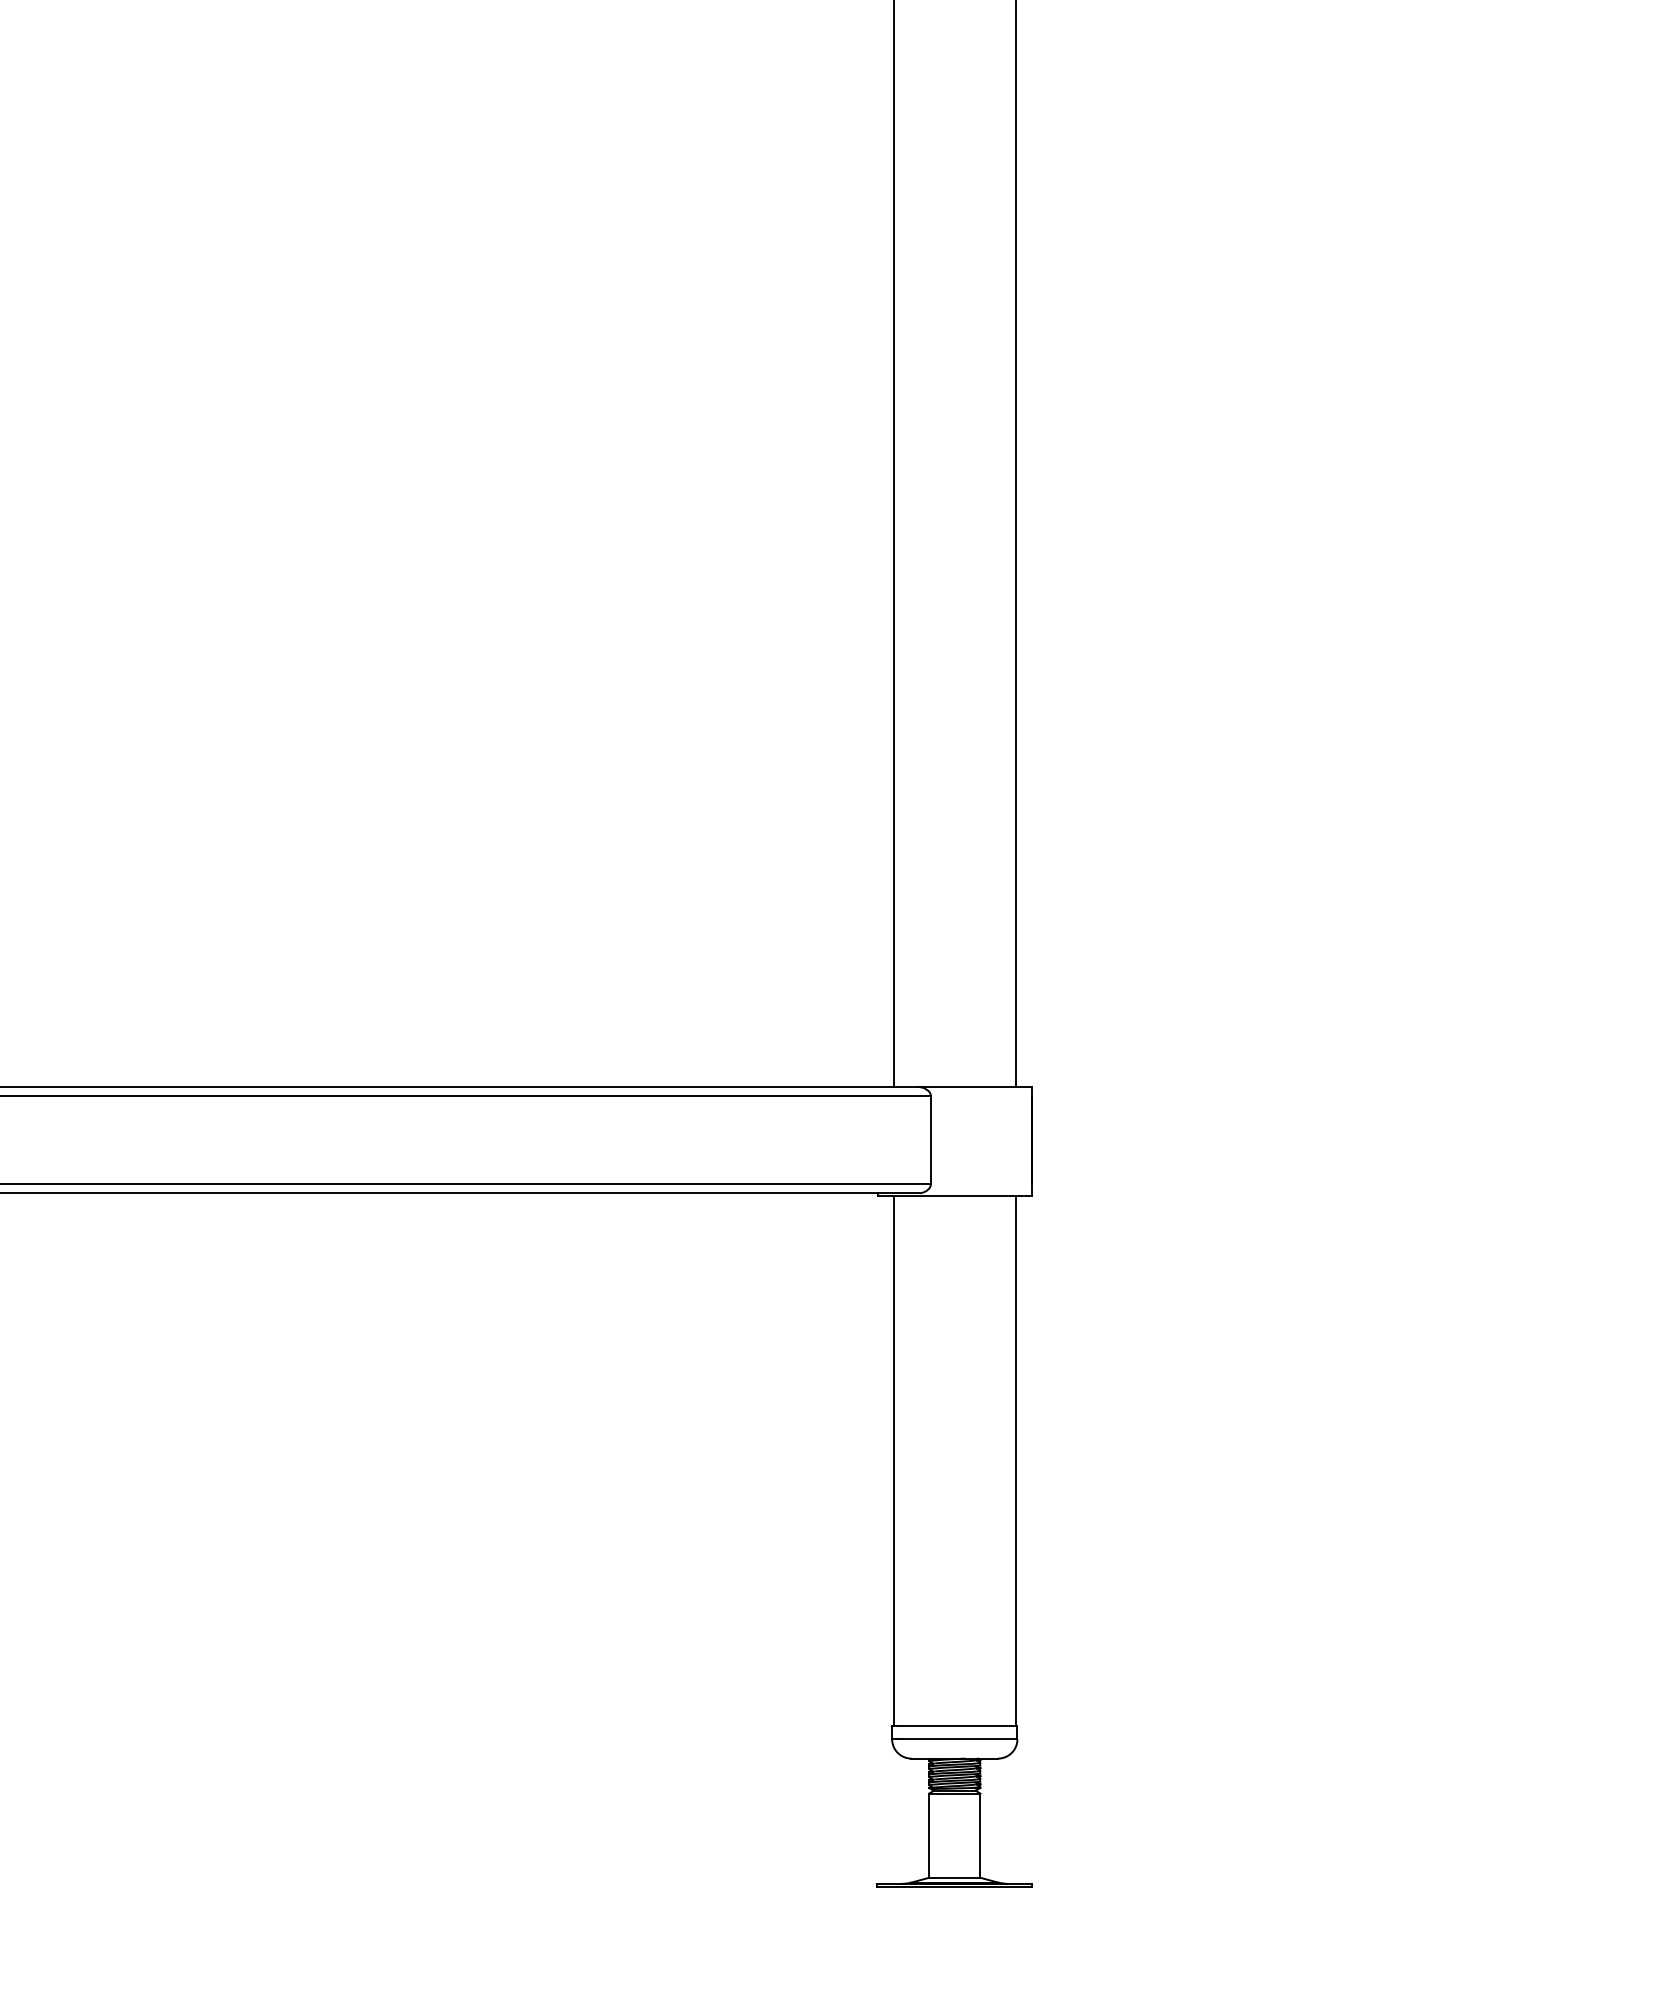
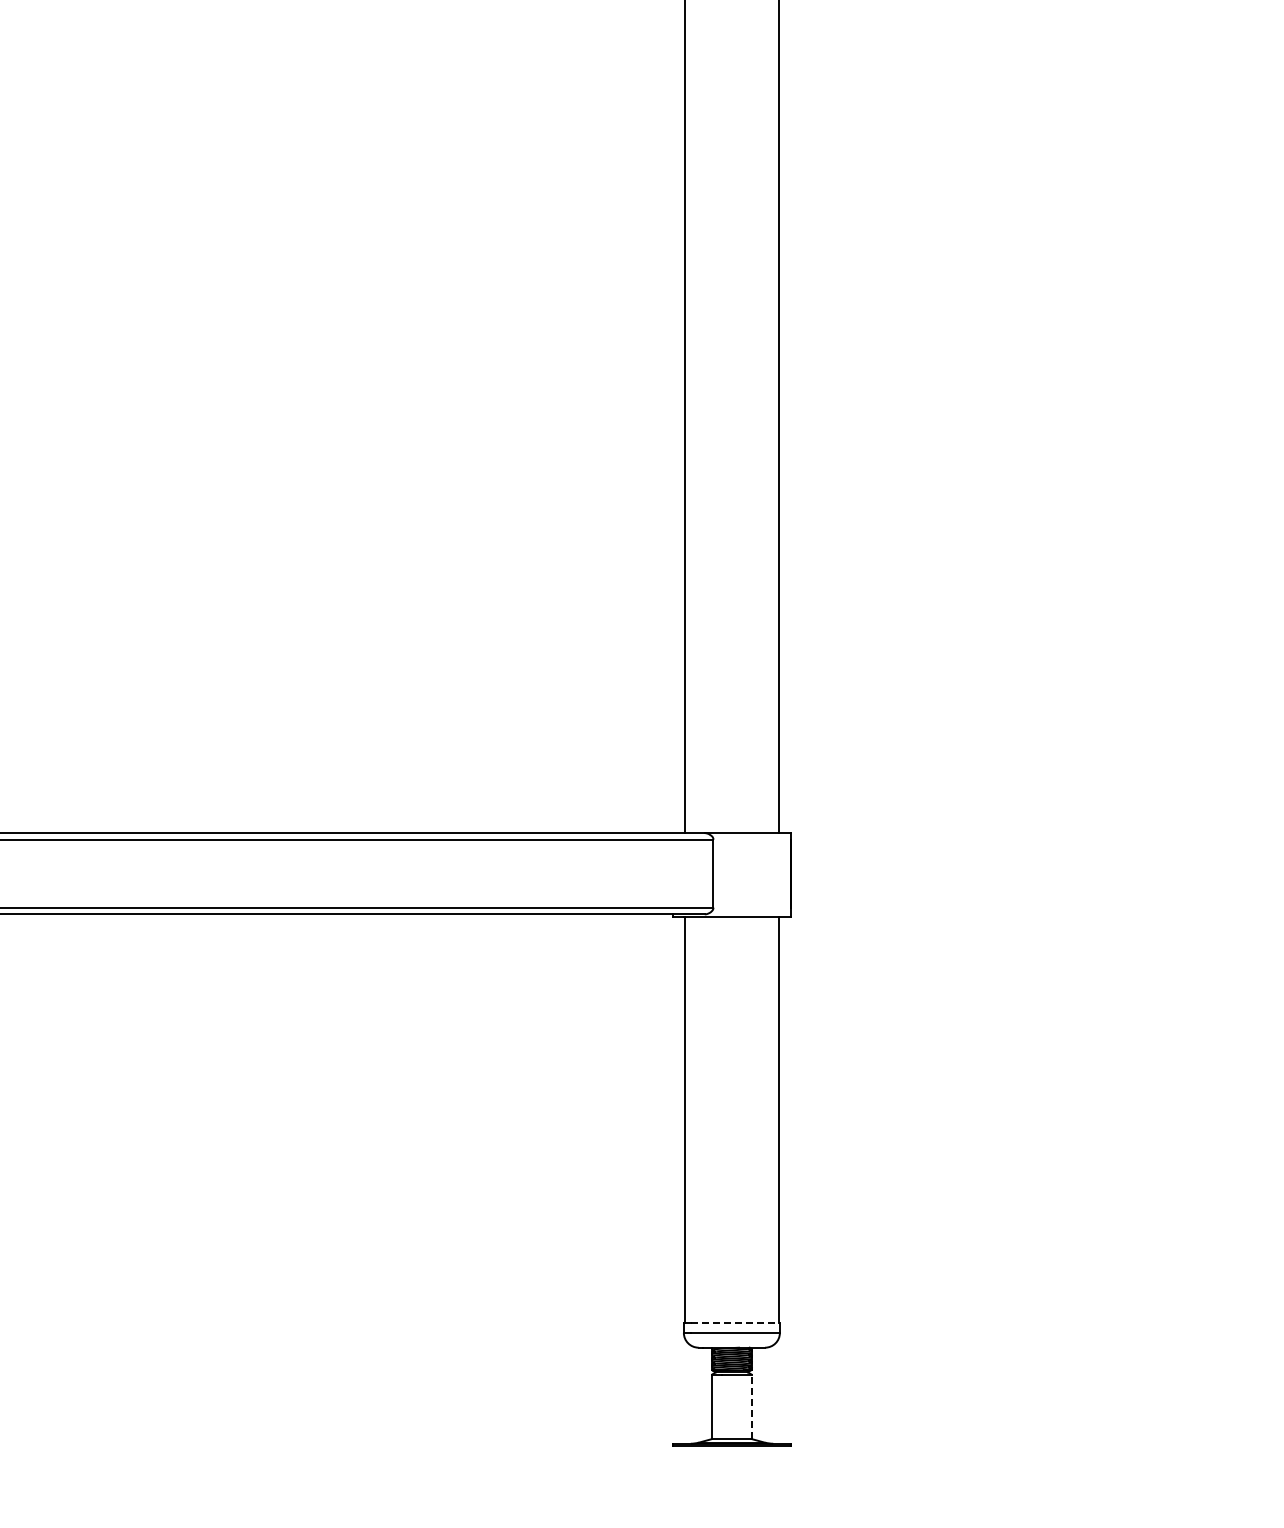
line: (959, 1727) -> (735, 1323), solid -> dashed
line: (980, 1835) -> (751, 1406), solid -> dashed

